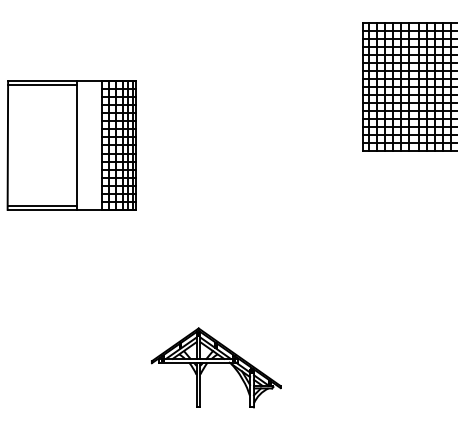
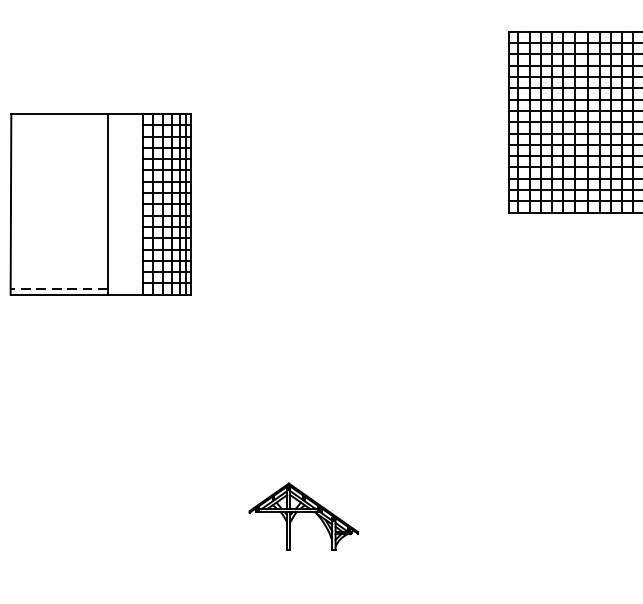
line: (41, 85) -> (58, 120), removed
line: (42, 205) -> (59, 288), solid -> dashed
part: (216, 367) -> (303, 516), size x0.6

